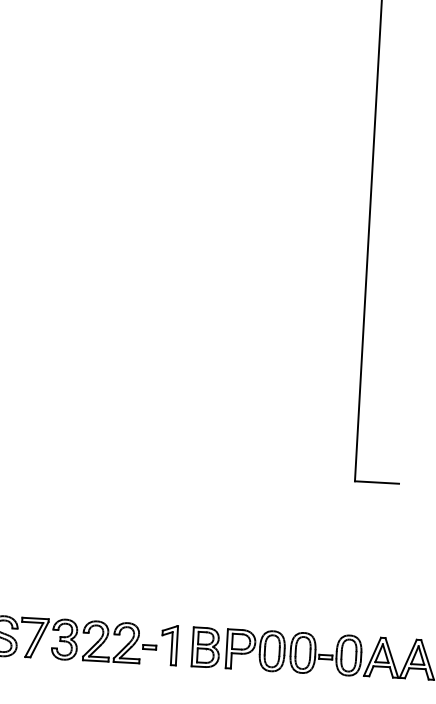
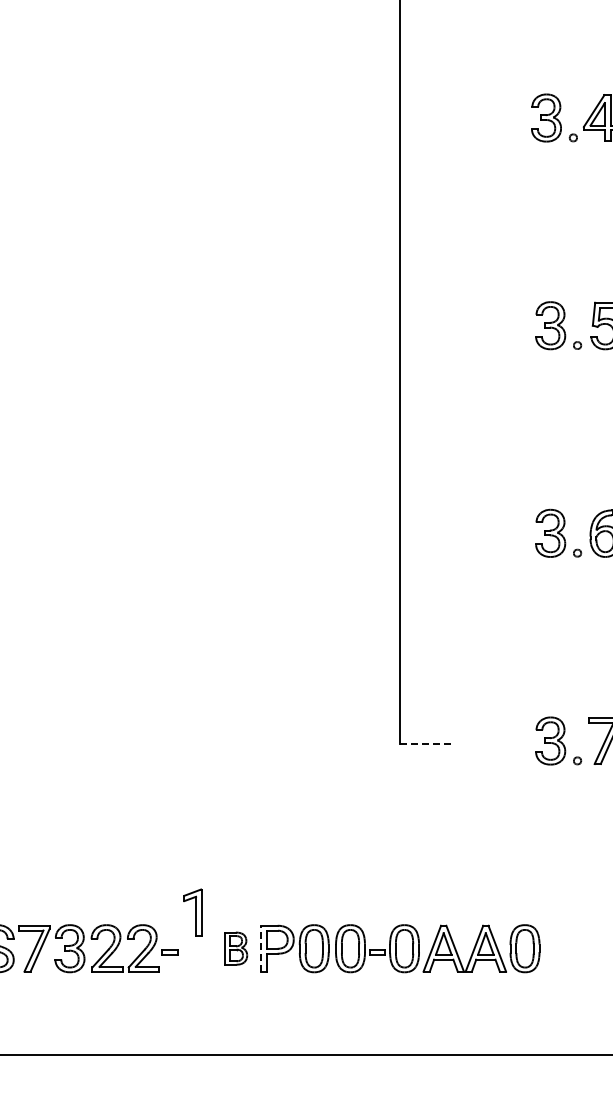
line: (377, 482) -> (426, 743), solid -> dashed
part: (168, 645) -> (192, 912), moved
part: (206, 647) -> (236, 948), size x0.7
line: (226, 648) -> (260, 948), solid -> dashed

